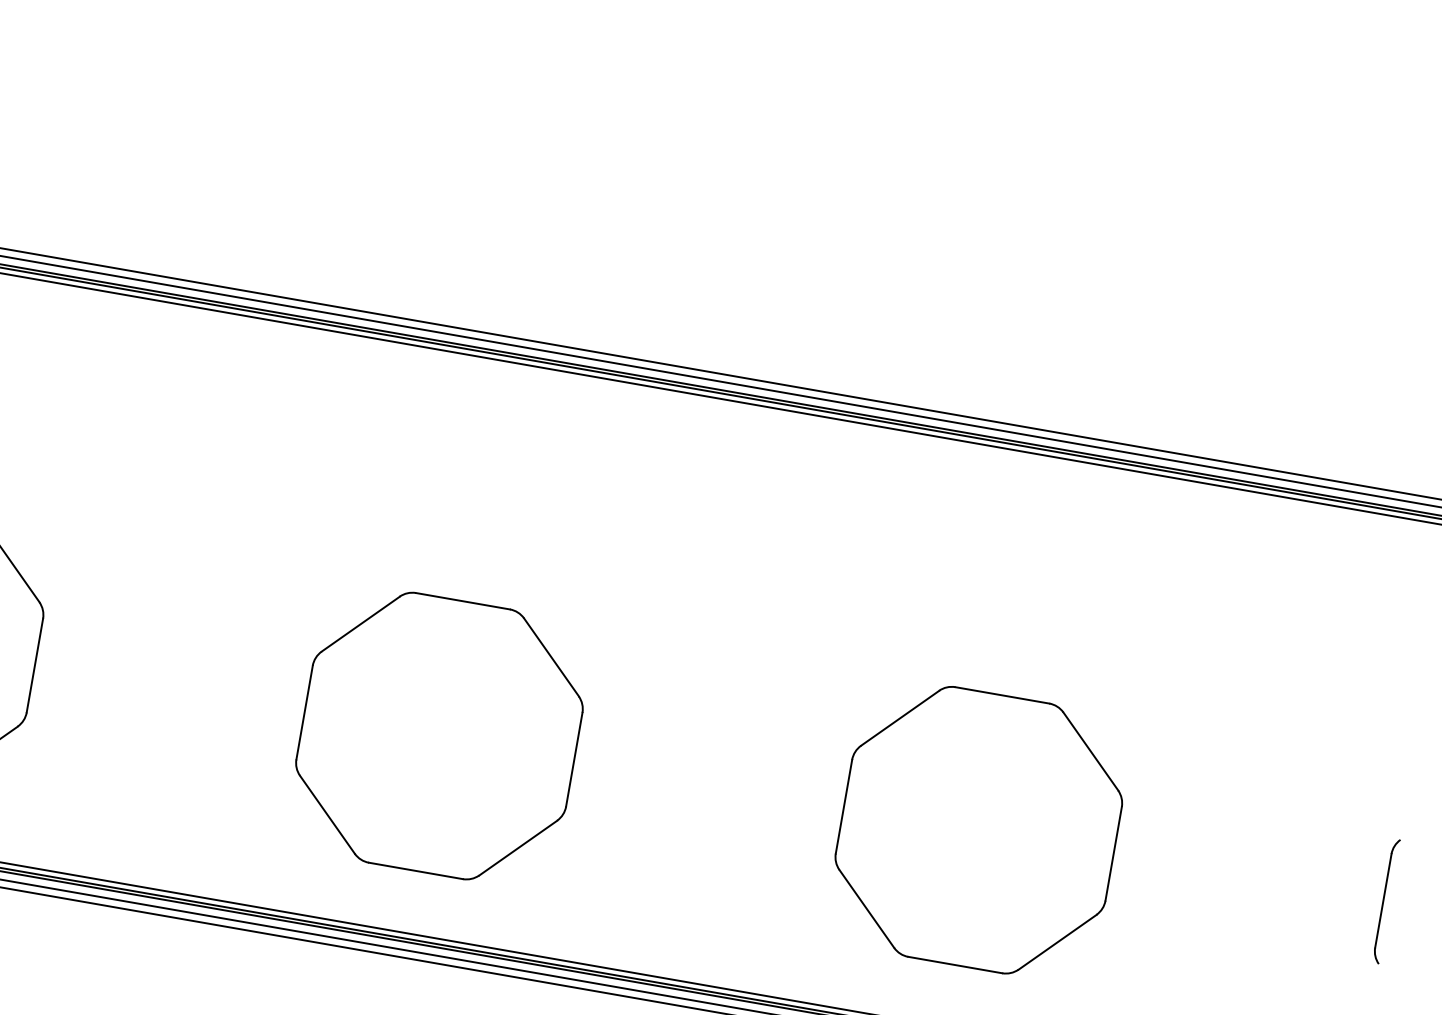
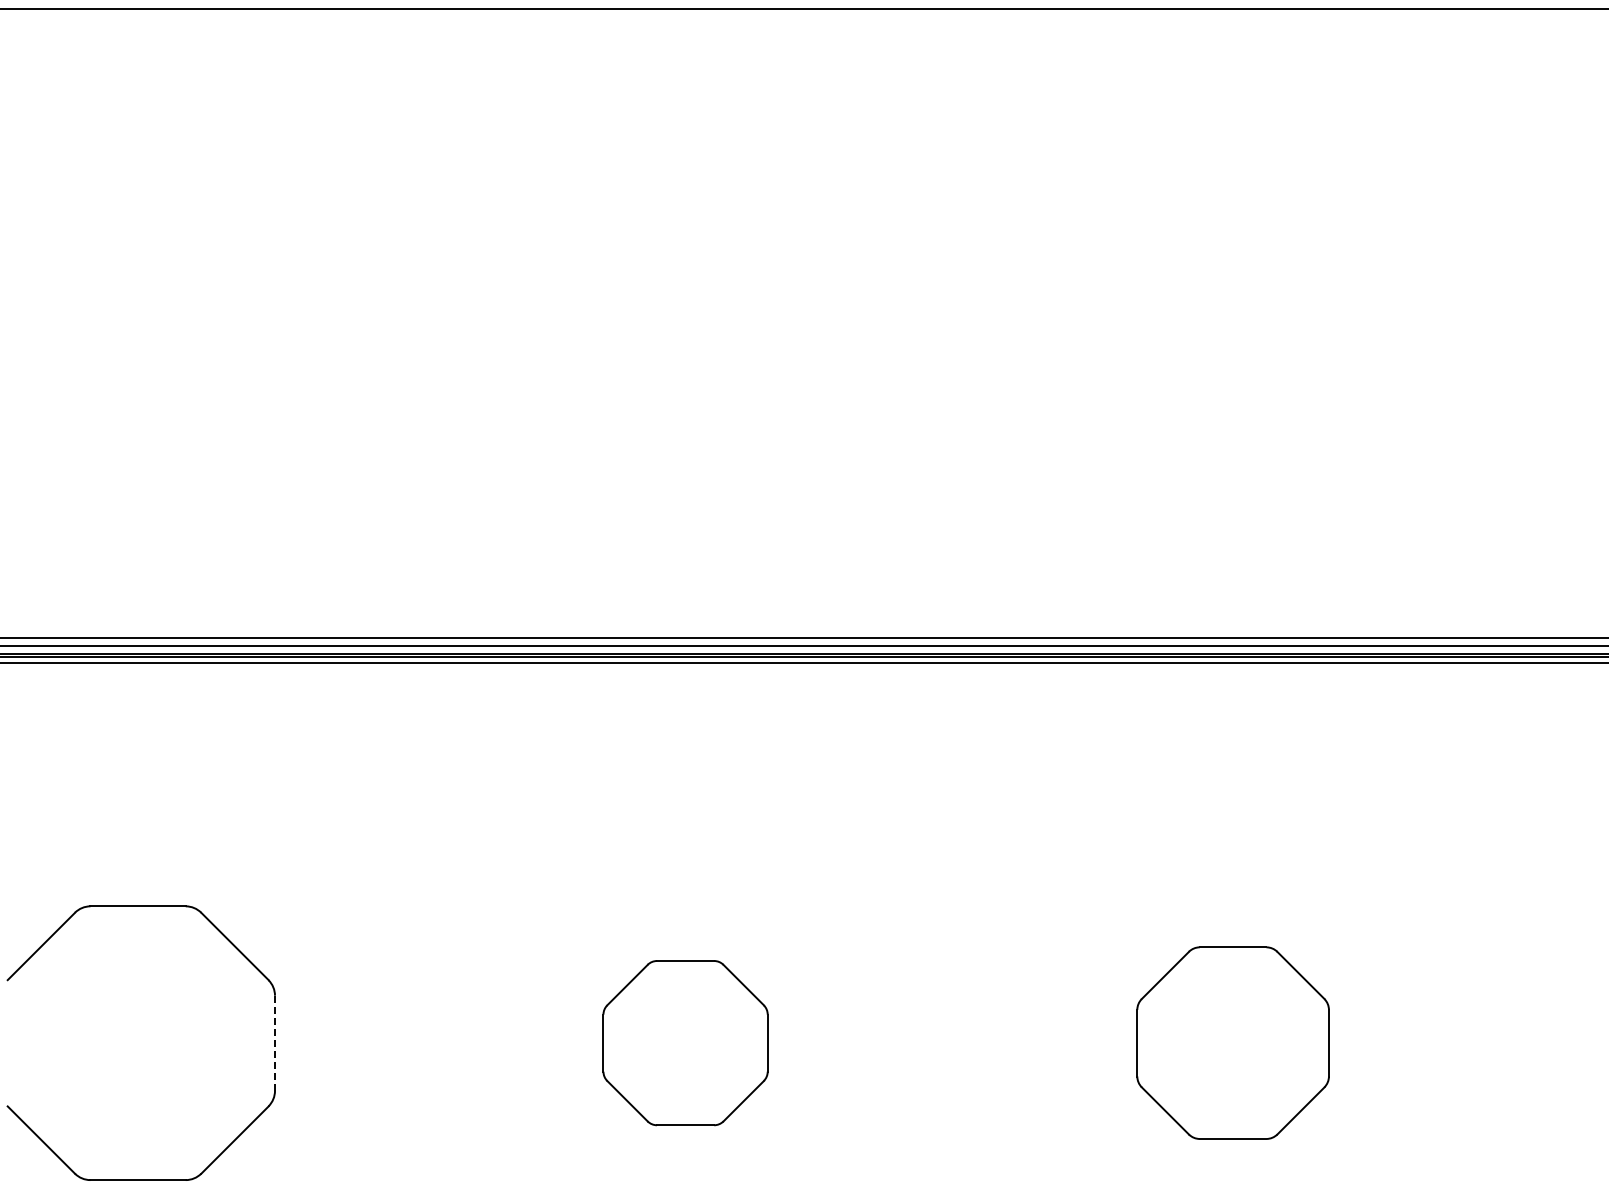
line: (35, 665) -> (275, 1043), solid -> dashed
part: (439, 735) -> (685, 1042), size x0.6
part: (978, 829) -> (1232, 1042), size x0.7

